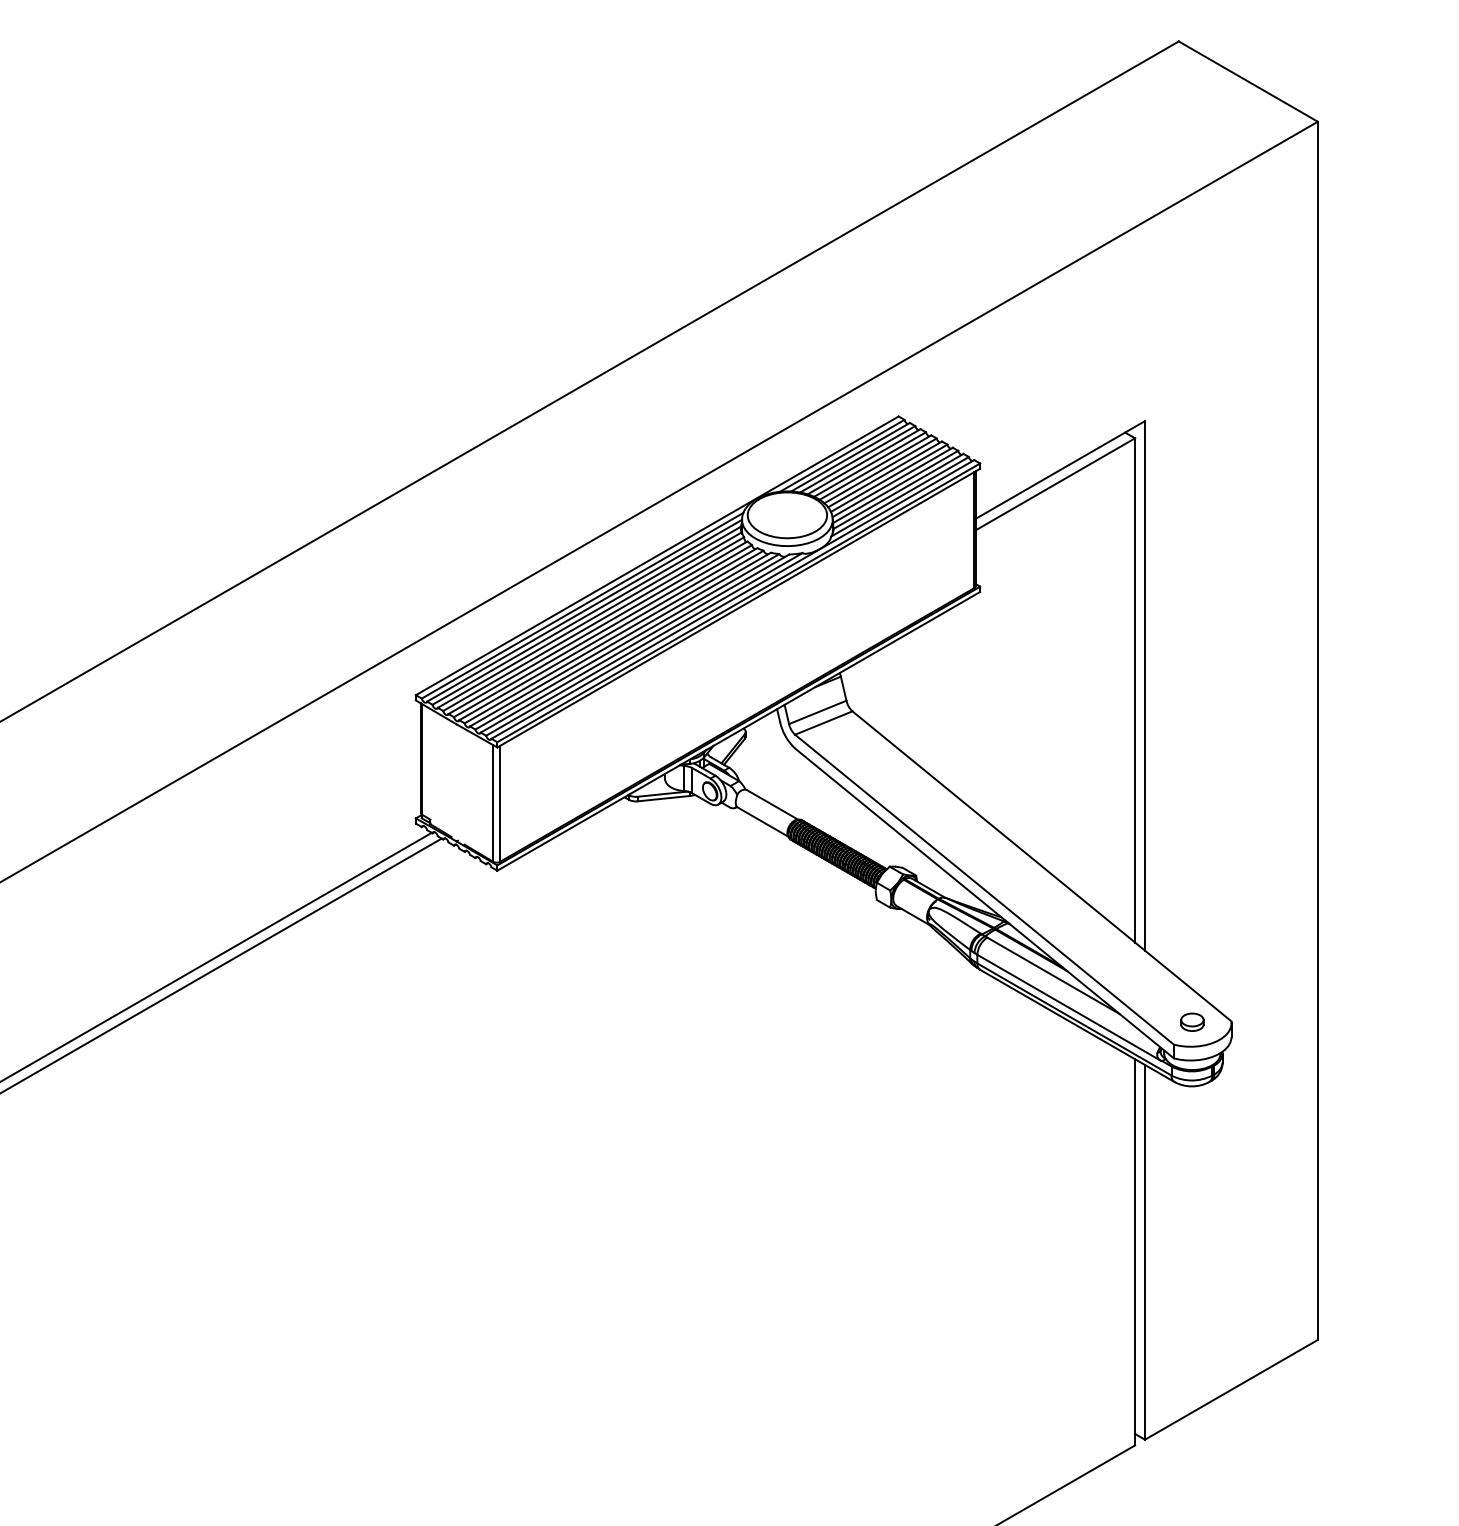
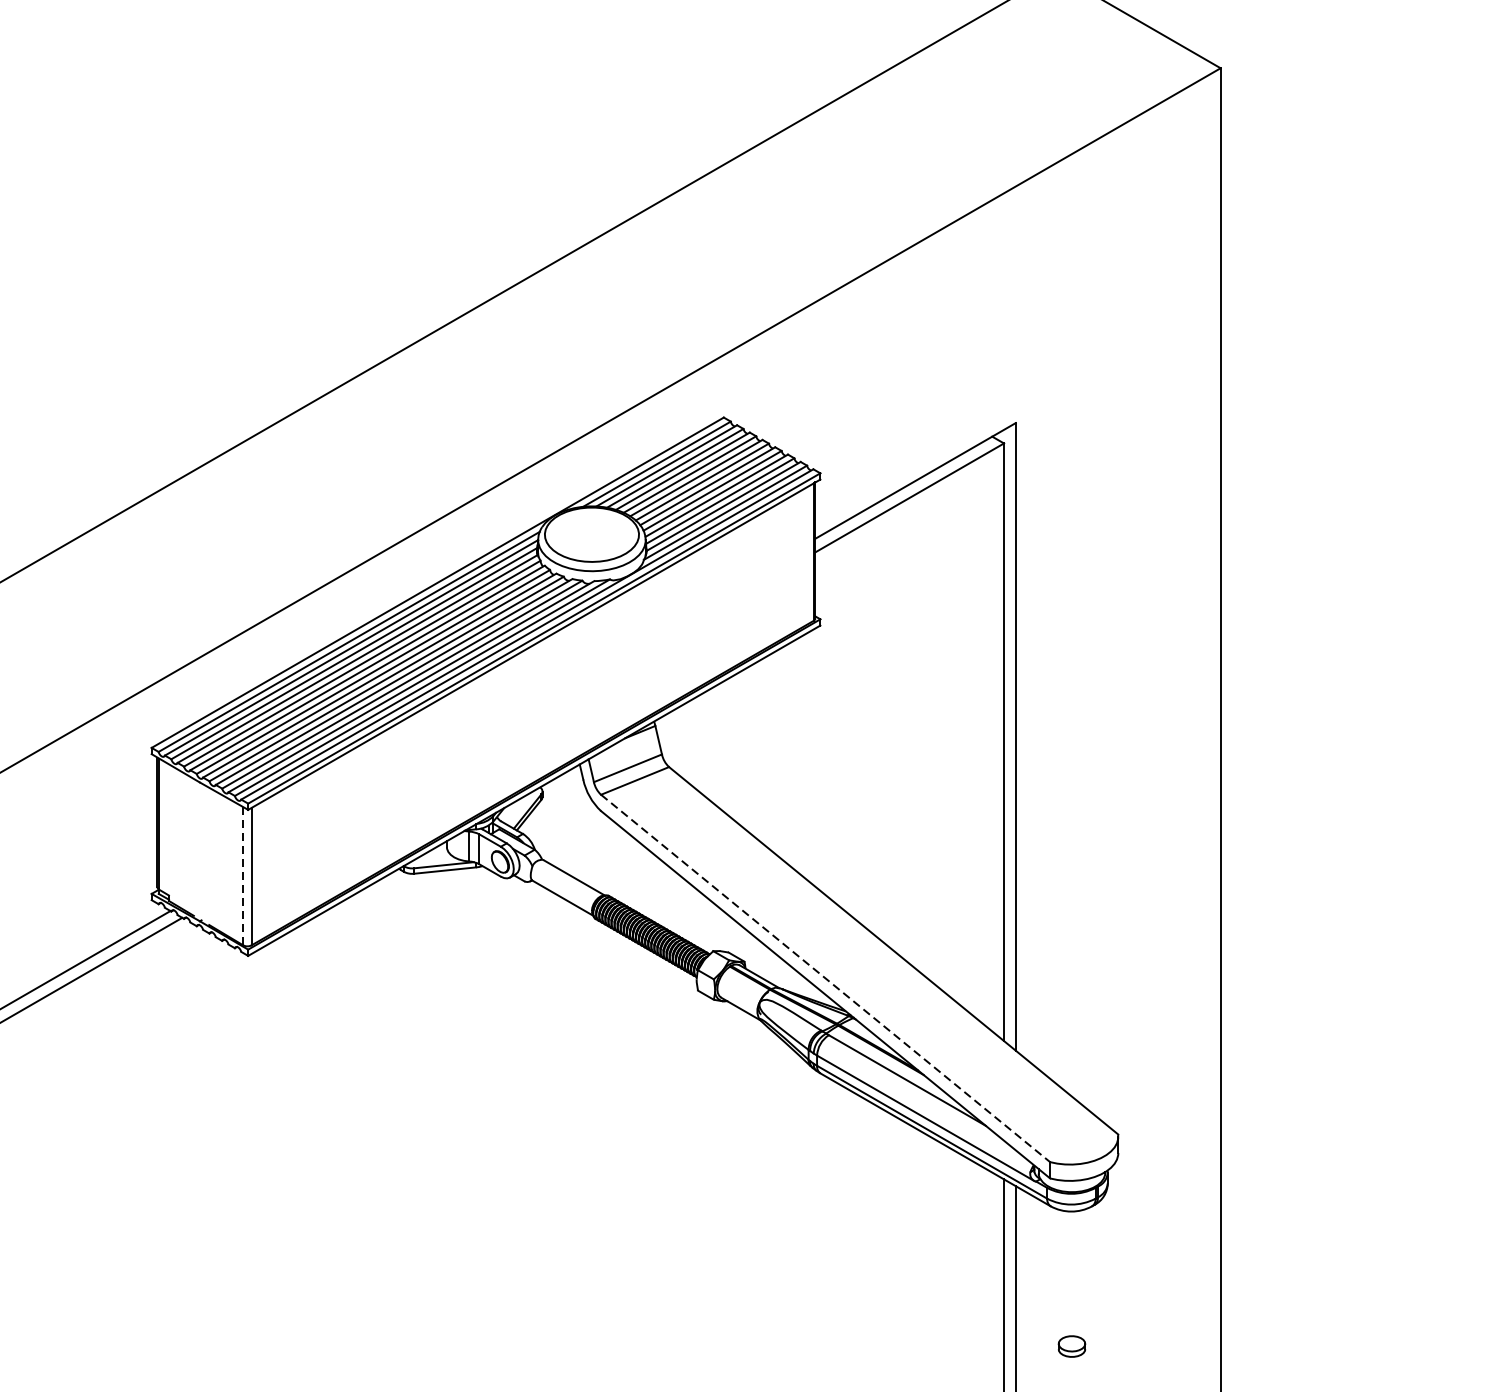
line: (493, 802) -> (243, 875), solid -> dashed
line: (984, 889) -> (825, 978), solid -> dashed
part: (1192, 1021) -> (1072, 1345), moved

